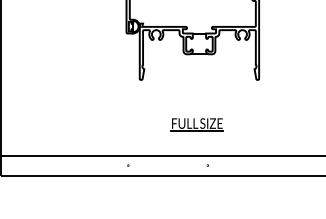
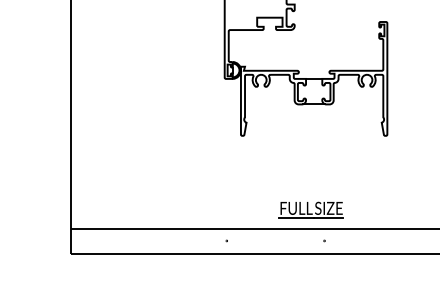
part: (196, 124) -> (310, 209), moved

